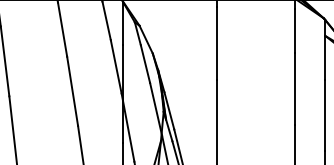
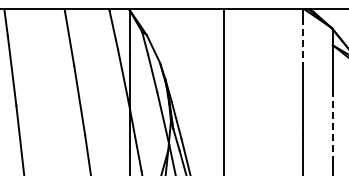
line: (295, 31) -> (302, 40), solid -> dashed
line: (324, 115) -> (332, 125), solid -> dashed

